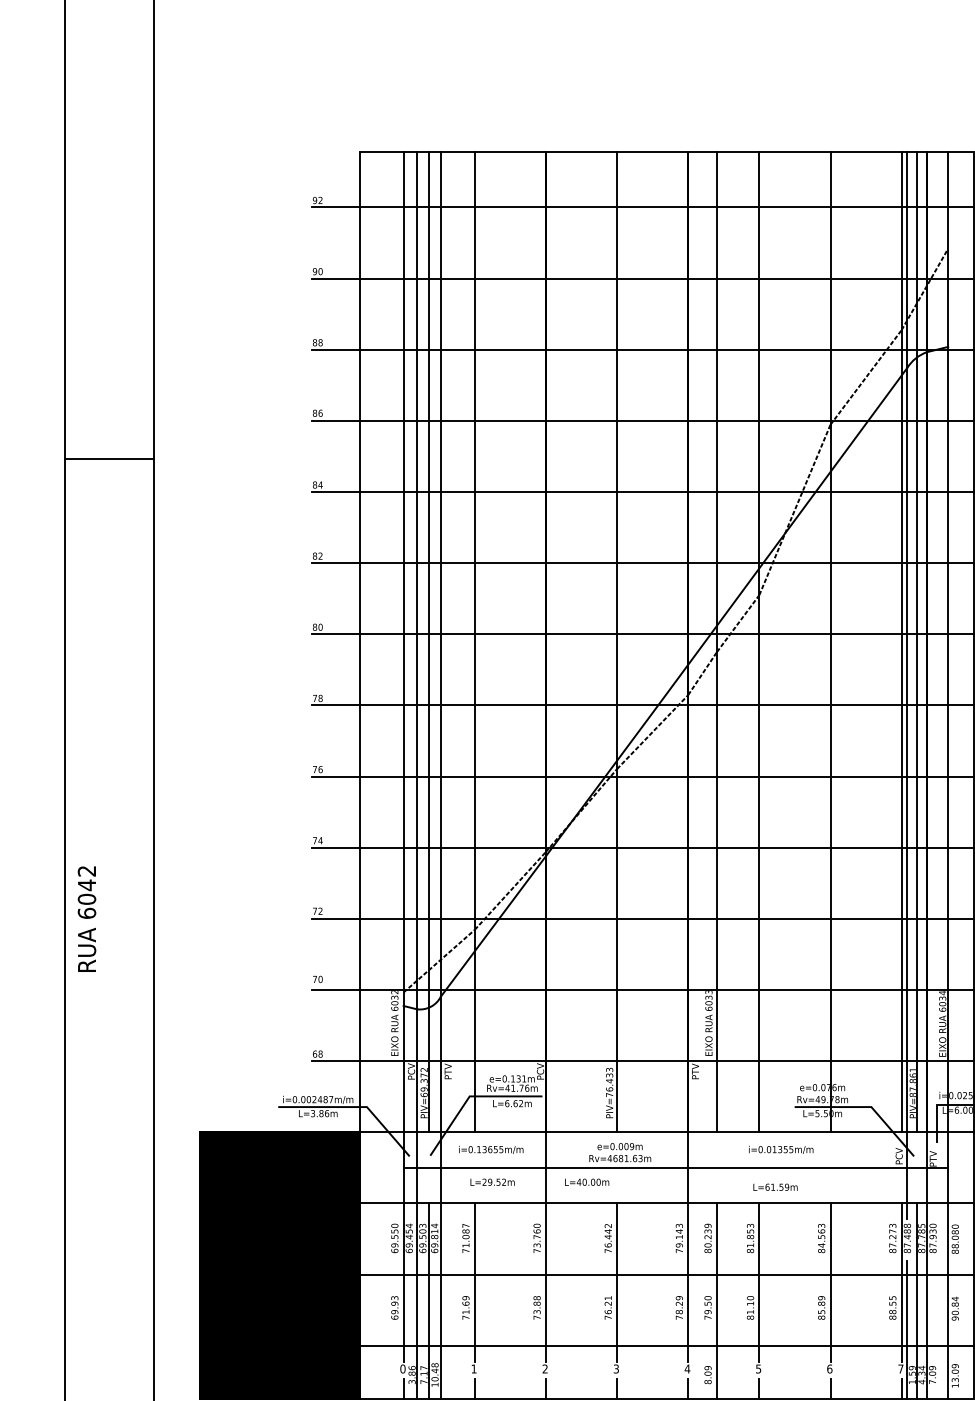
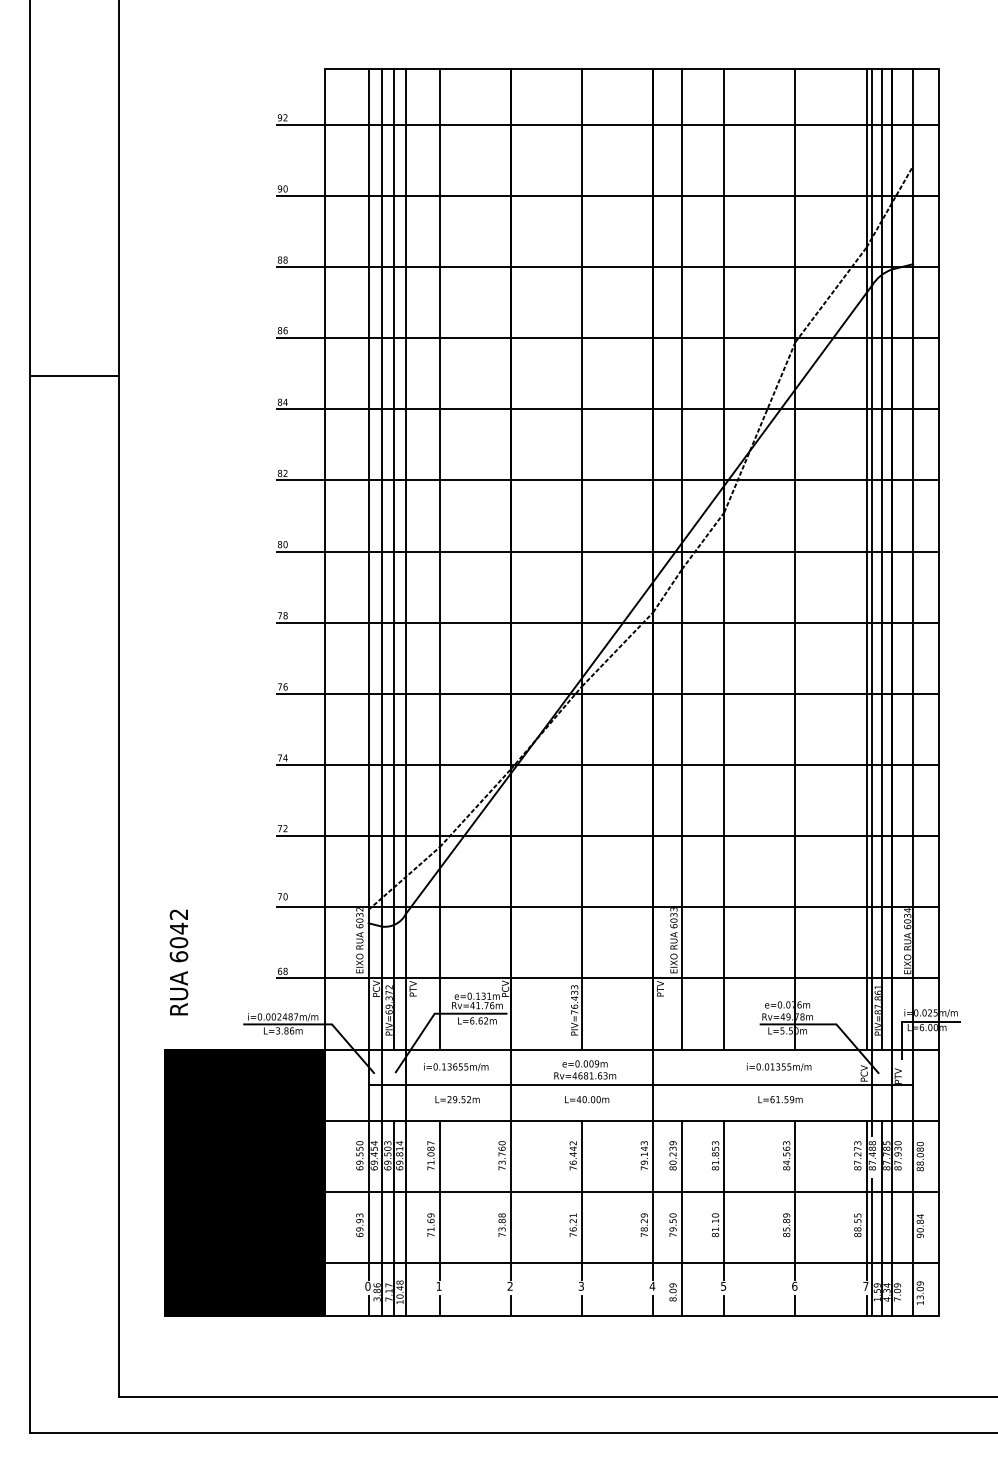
text: (86, 919) -> (178, 962), moved
text: (781, 1150) -> (779, 1067), moved
text: (587, 1182) -> (587, 1099), moved
text: (775, 1187) -> (780, 1099), moved

